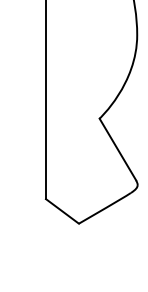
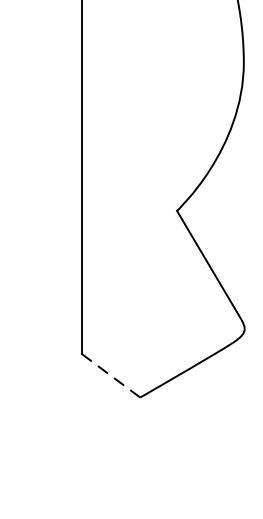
line: (62, 211) -> (111, 375), solid -> dashed

